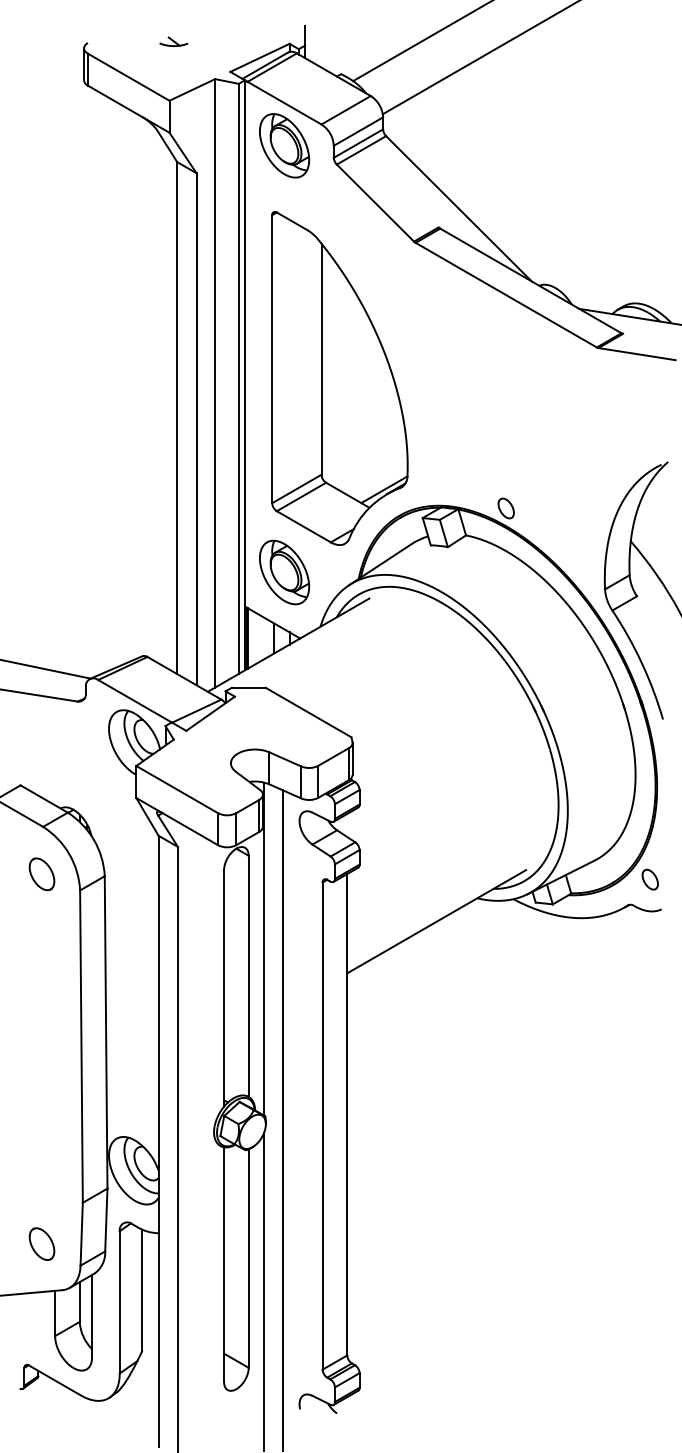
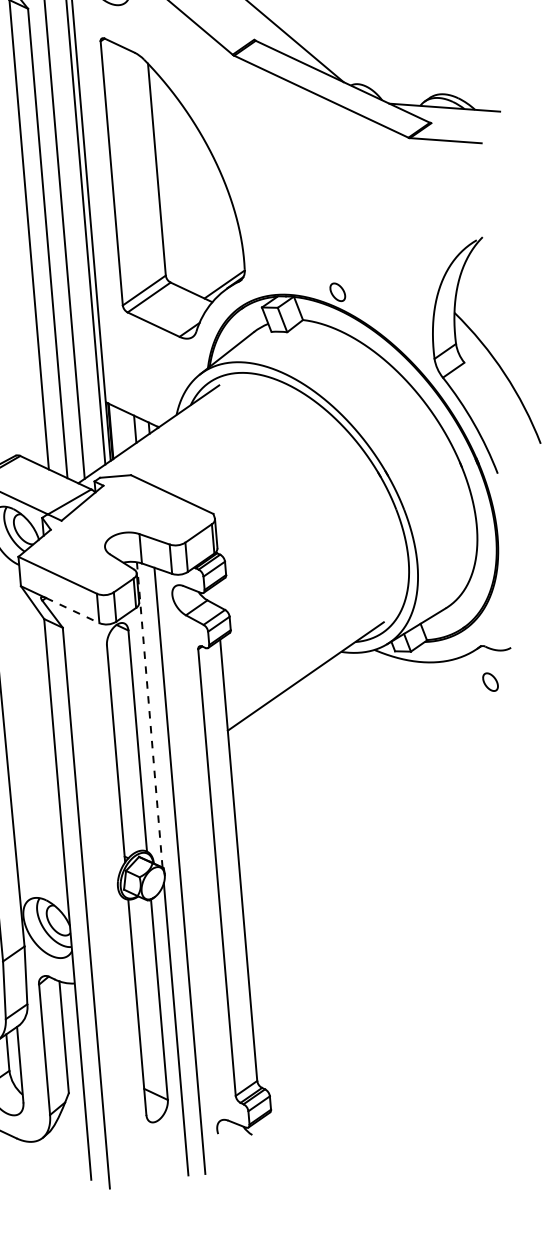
part: (284, 572) -> (139, 368), removed
line: (190, 829) -> (73, 610), solid -> dashed
part: (649, 879) -> (489, 682), moved
line: (264, 949) -> (150, 715), solid -> dashed

